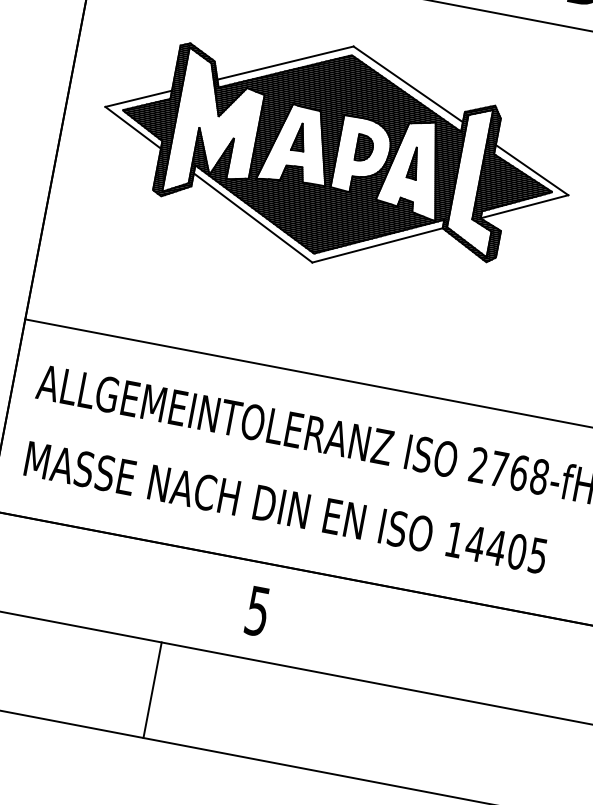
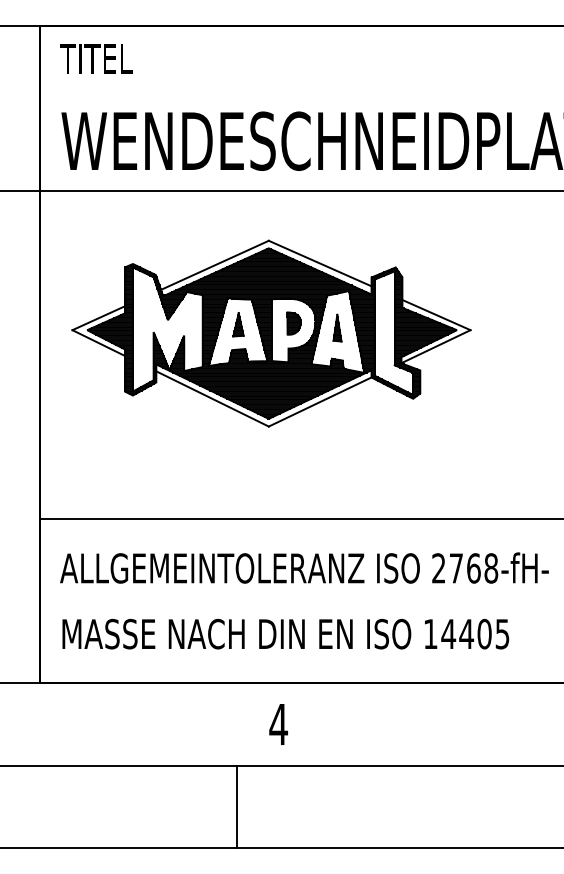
text: (257, 611) -> (278, 724), 5 -> 4
line: (152, 689) -> (236, 806), moved

